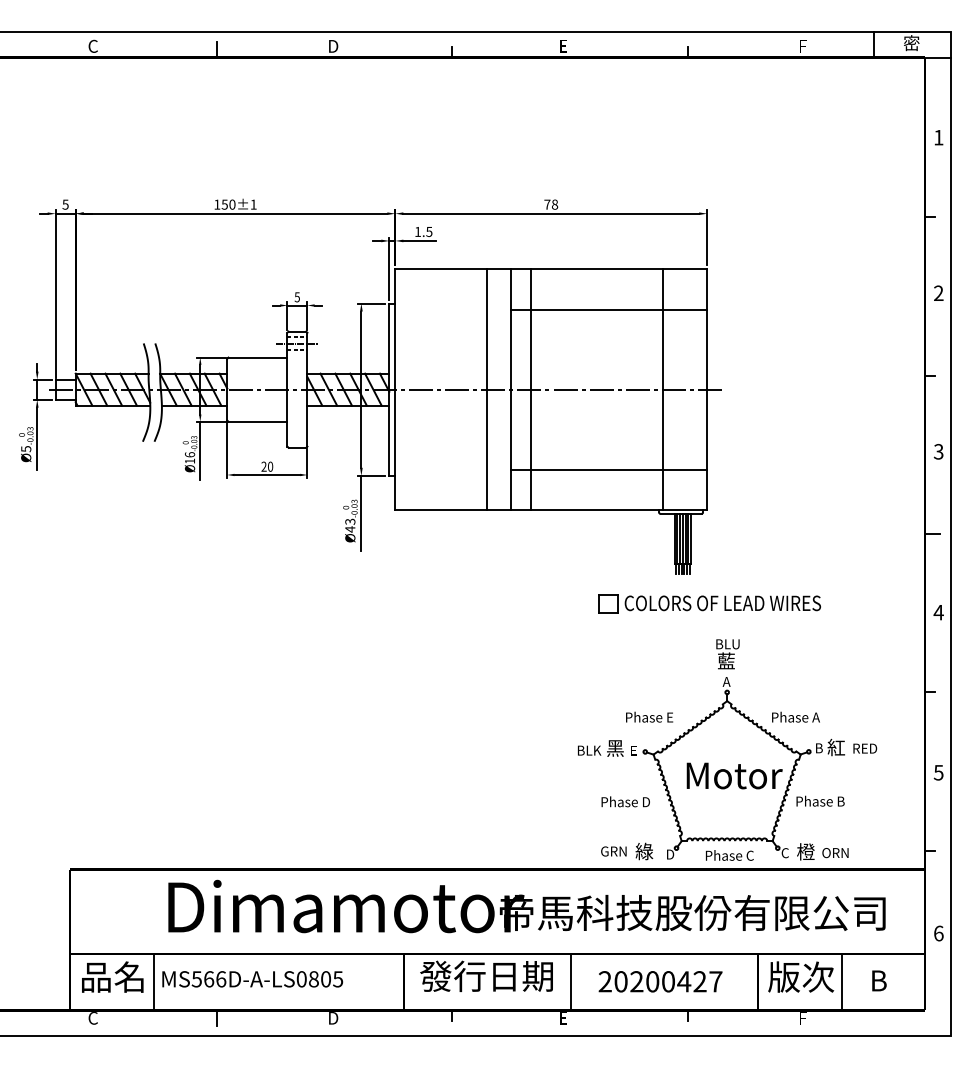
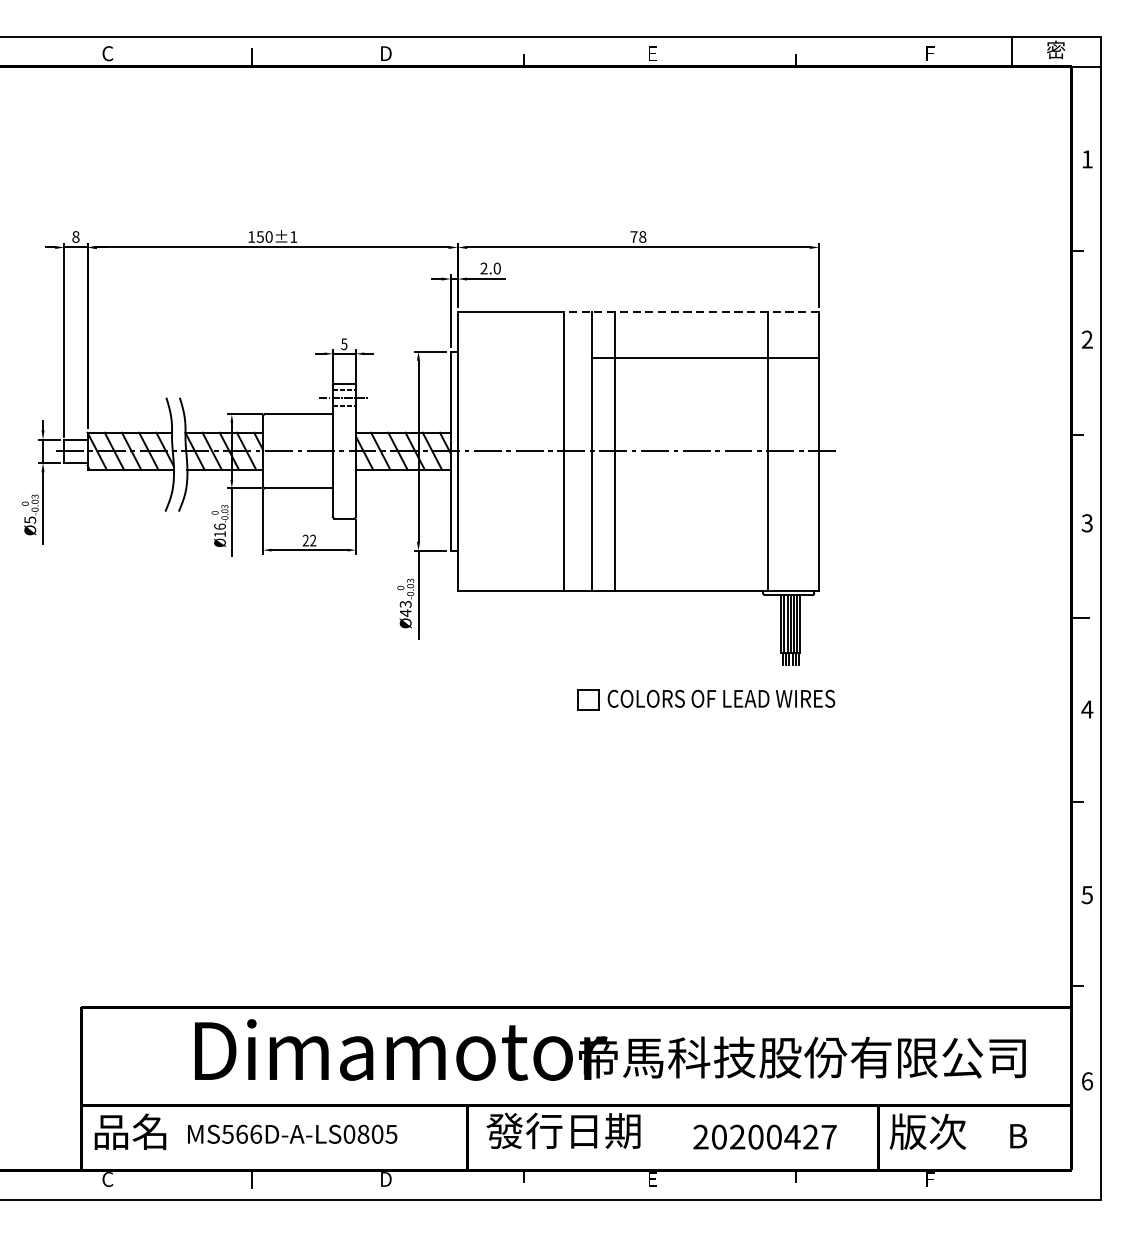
text: (65, 204) -> (75, 236), 5 -> 8
text: (423, 231) -> (490, 268), 1.5 -> 2.0
line: (596, 269) -> (690, 312), solid -> dashed
text: (270, 466) -> (313, 540), 20 -> 22
line: (608, 469) -> (704, 543), removed
part: (709, 603) -> (705, 699), moved
part: (727, 749) -> (842, 868), removed
line: (153, 982) -> (177, 1138), removed
line: (571, 982) -> (661, 1138), removed
line: (841, 982) -> (974, 1138), removed

